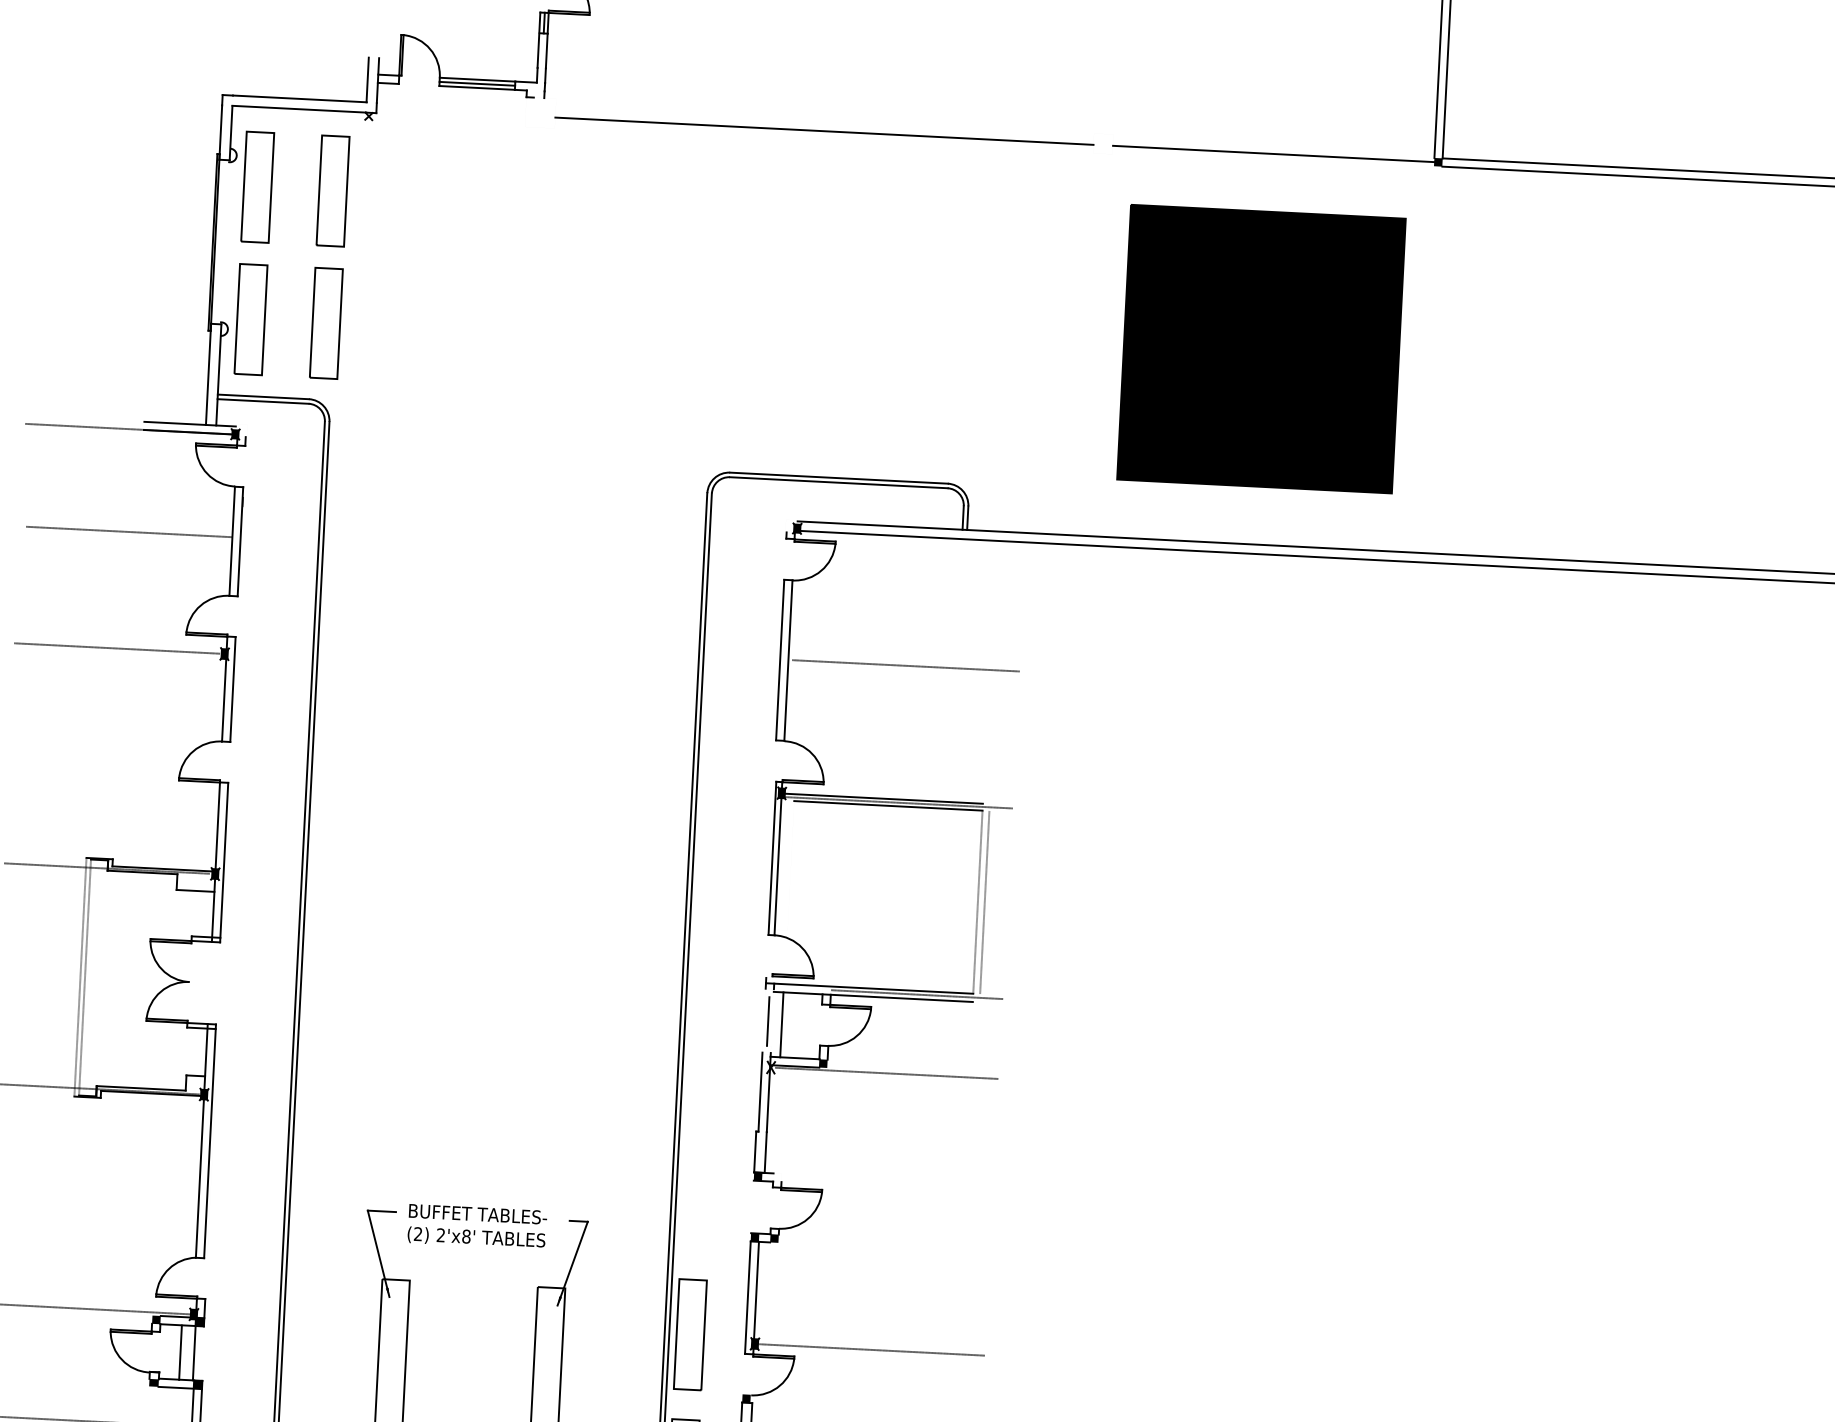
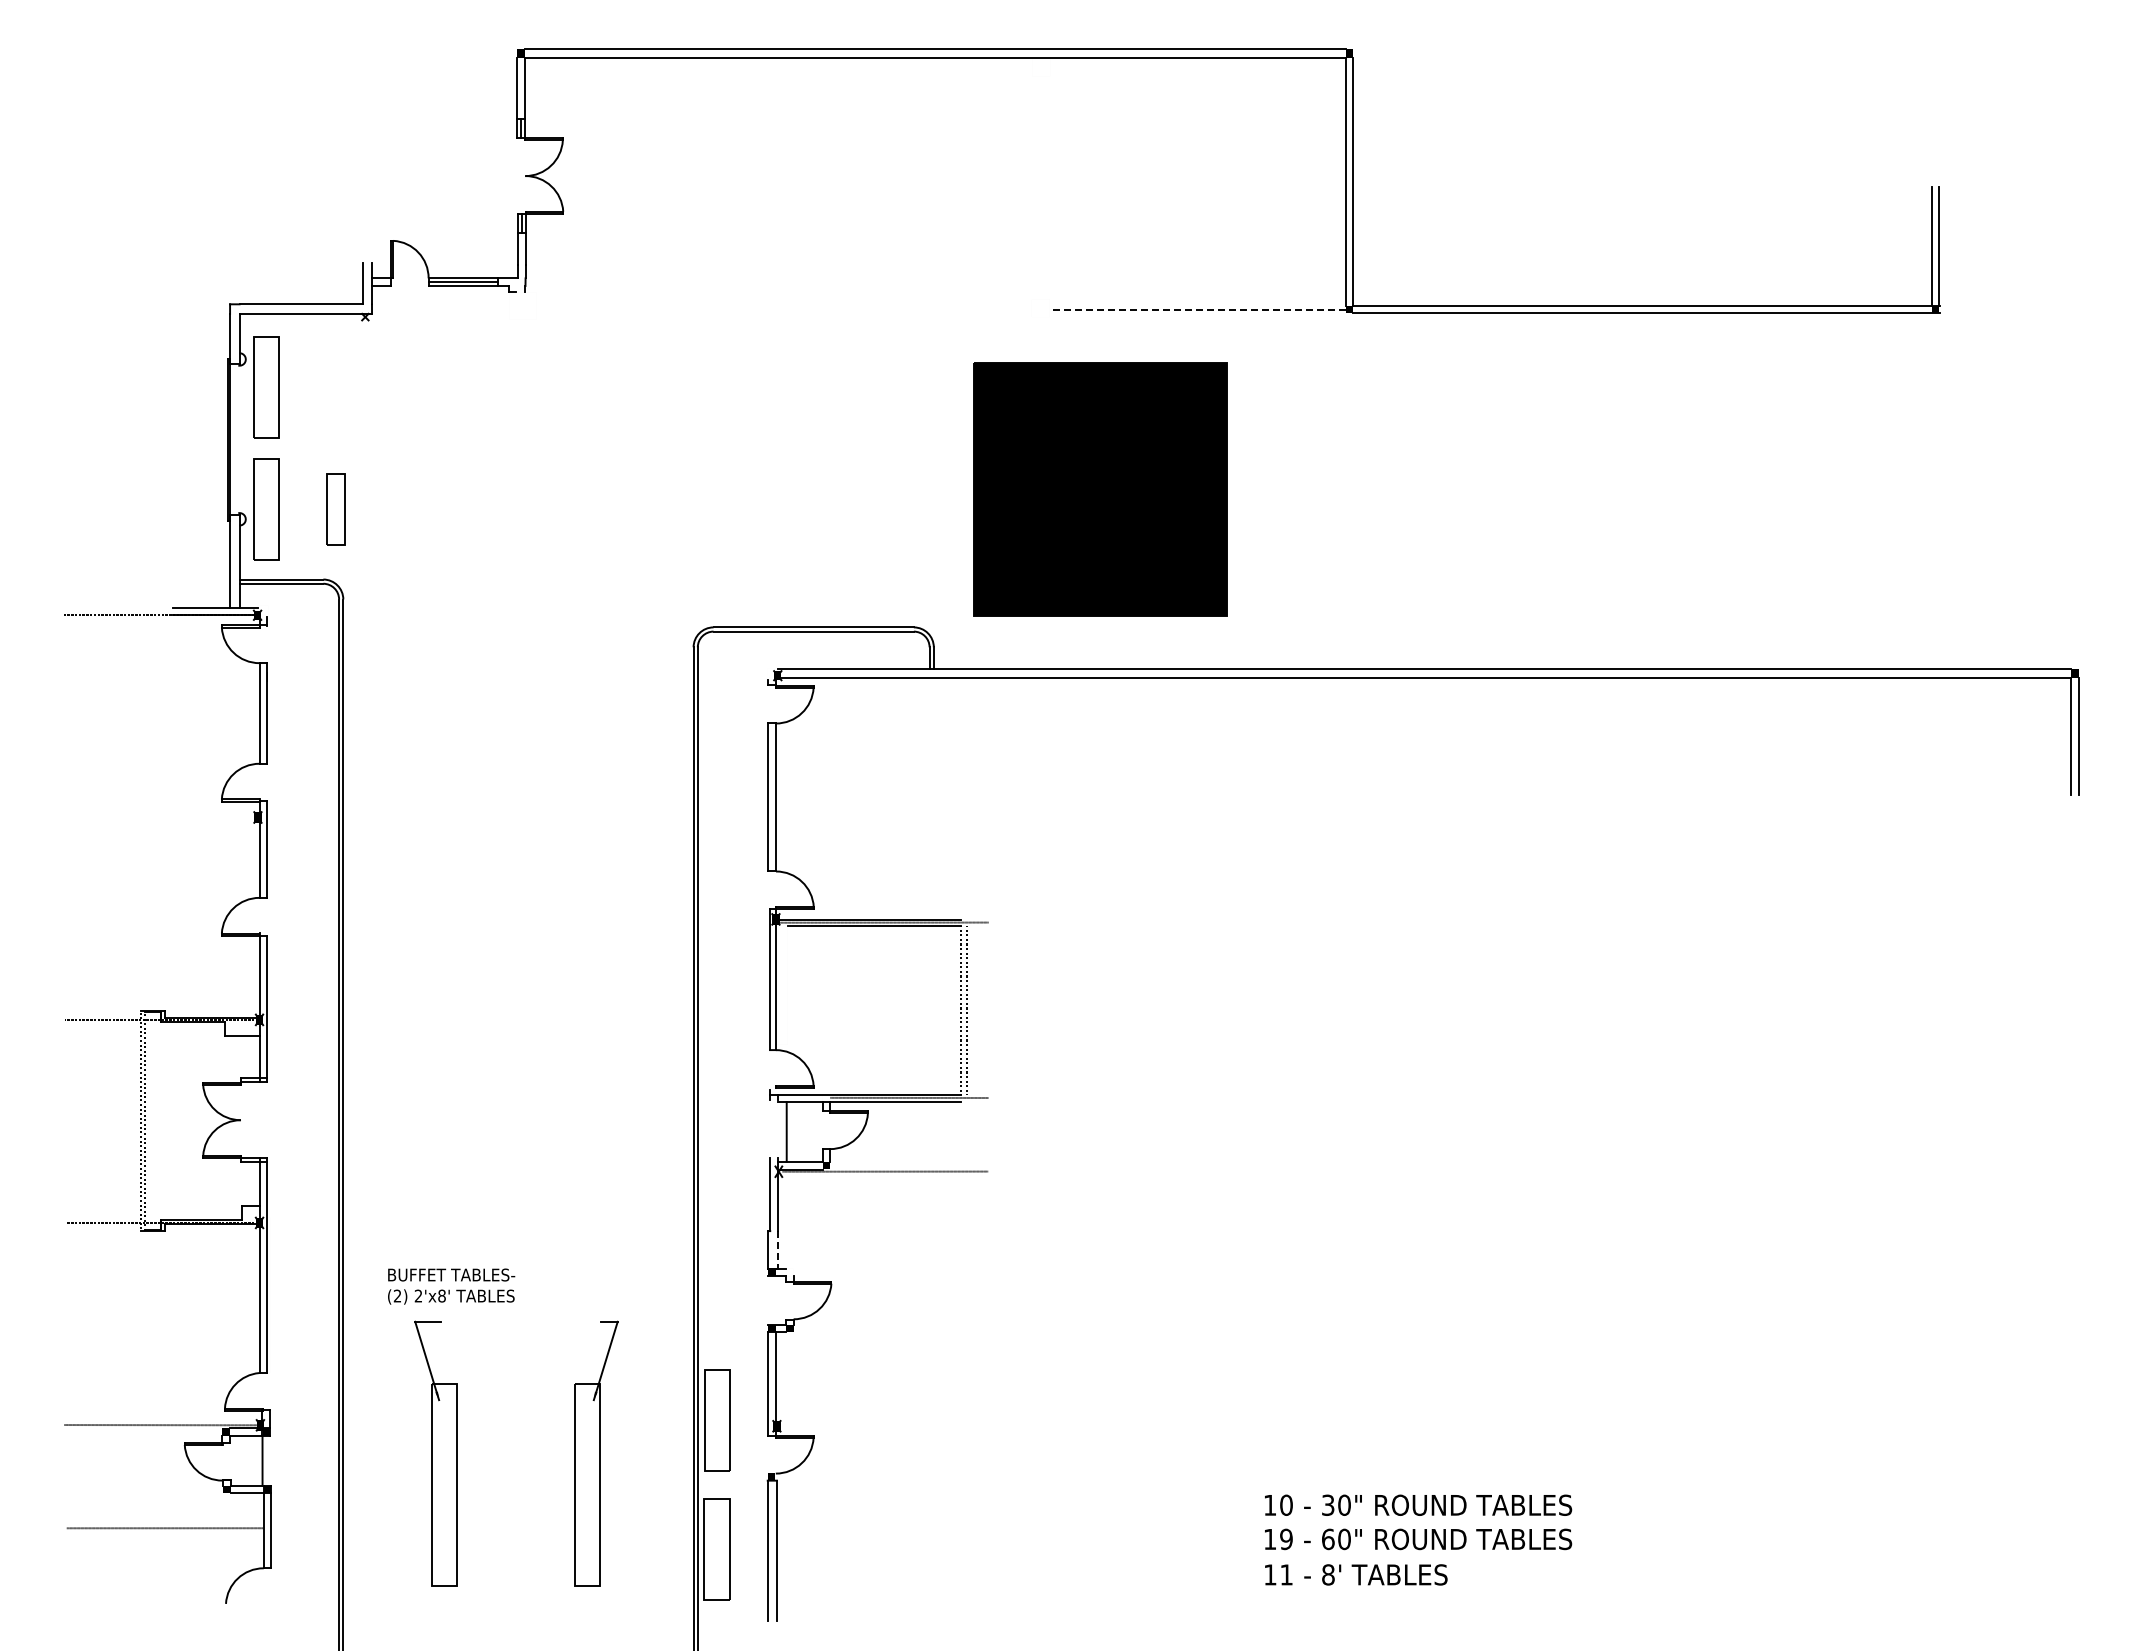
line: (823, 131) -> (783, 309), removed
line: (1273, 153) -> (1197, 309), solid -> dashed
part: (332, 191) -> (335, 387), removed
part: (325, 323) -> (335, 509), size x0.7
part: (1261, 349) -> (1100, 489), moved
line: (129, 531) -> (164, 709), removed
line: (116, 648) -> (158, 817), removed
line: (905, 665) -> (883, 796), removed
line: (768, 1021) -> (774, 1129), removed
line: (765, 1152) -> (777, 1249), solid -> dashed
text: (477, 1226) -> (451, 1286), moved
line: (871, 1350) -> (884, 1426), removed
line: (180, 1352) -> (249, 1460), removed

